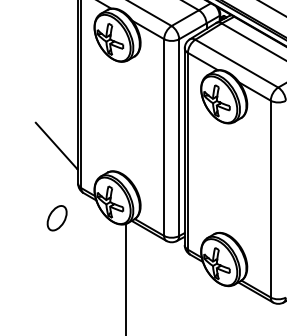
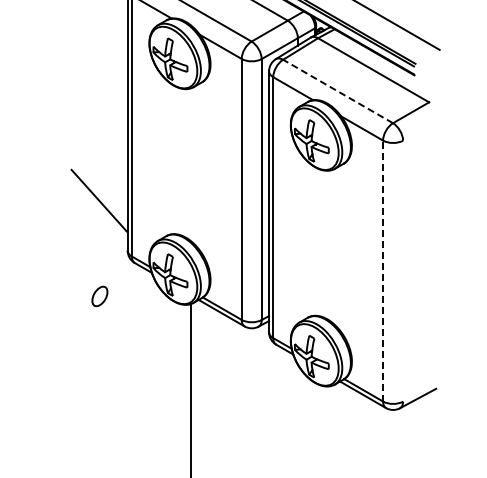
line: (236, 63) -> (337, 91), solid -> dashed
line: (271, 198) -> (383, 270), solid -> dashed
part: (56, 218) -> (99, 296), size x0.6

